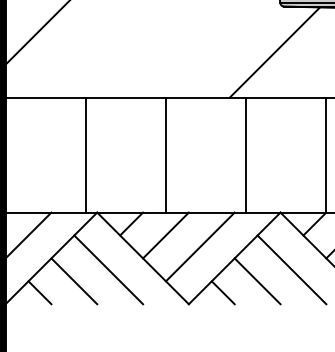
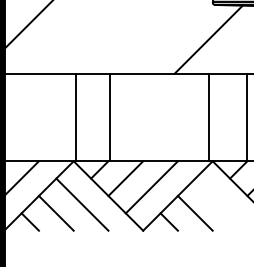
line: (85, 155) -> (76, 117), moved
line: (165, 155) -> (109, 117), moved
line: (246, 155) -> (208, 117), moved
line: (291, 269) -> (221, 204), removed

